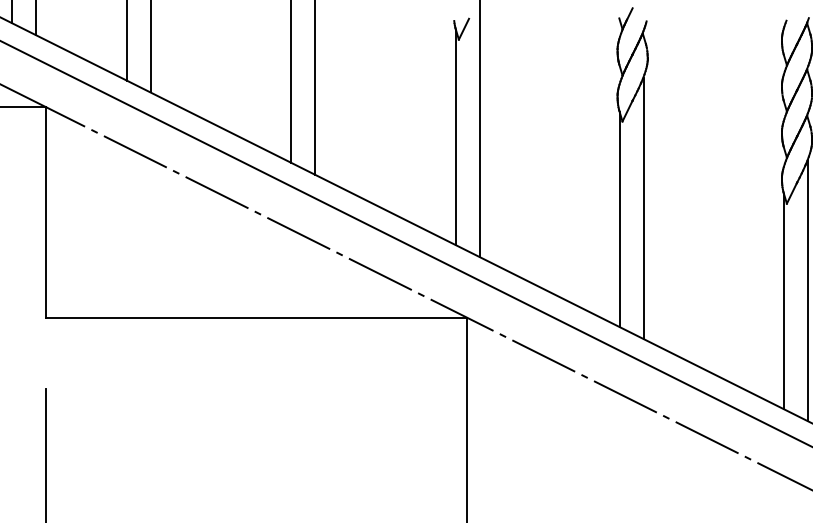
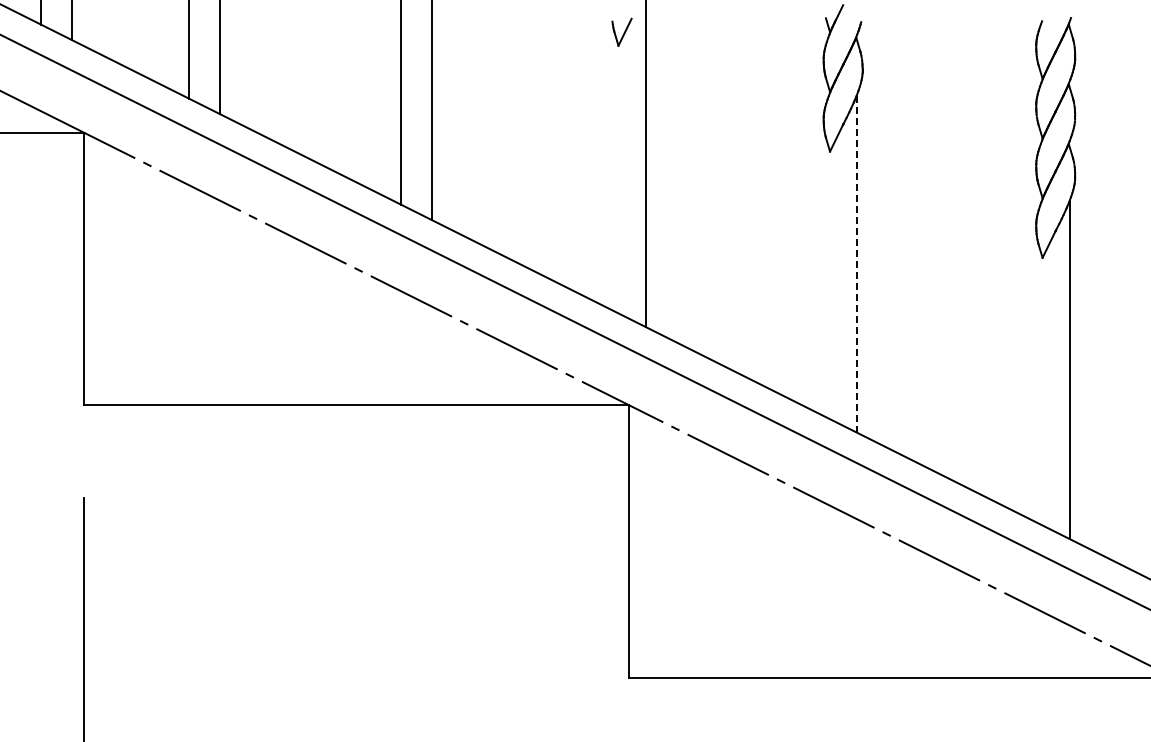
line: (455, 137) -> (614, 172), removed
line: (643, 208) -> (857, 263), solid -> dashed
line: (619, 219) -> (826, 278), removed
line: (784, 301) -> (1039, 384), removed

